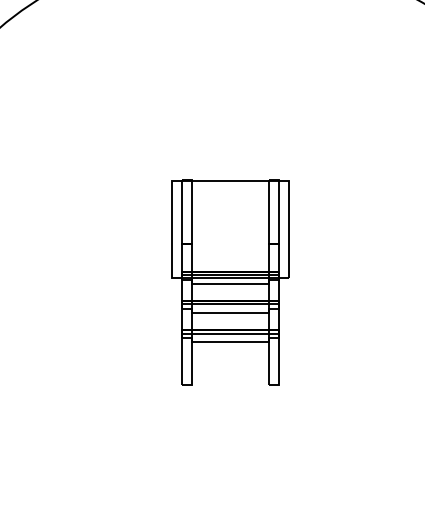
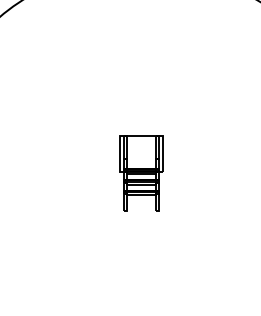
part: (230, 282) -> (141, 173), size x0.6

